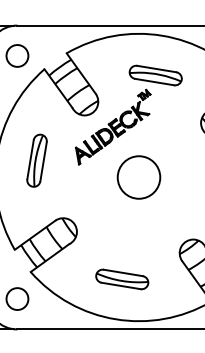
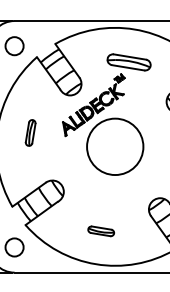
part: (36, 160) -> (30, 132), size x0.6
circle: (138, 177) -> (114, 146), size x1.6
part: (121, 279) -> (100, 231), size x0.6

